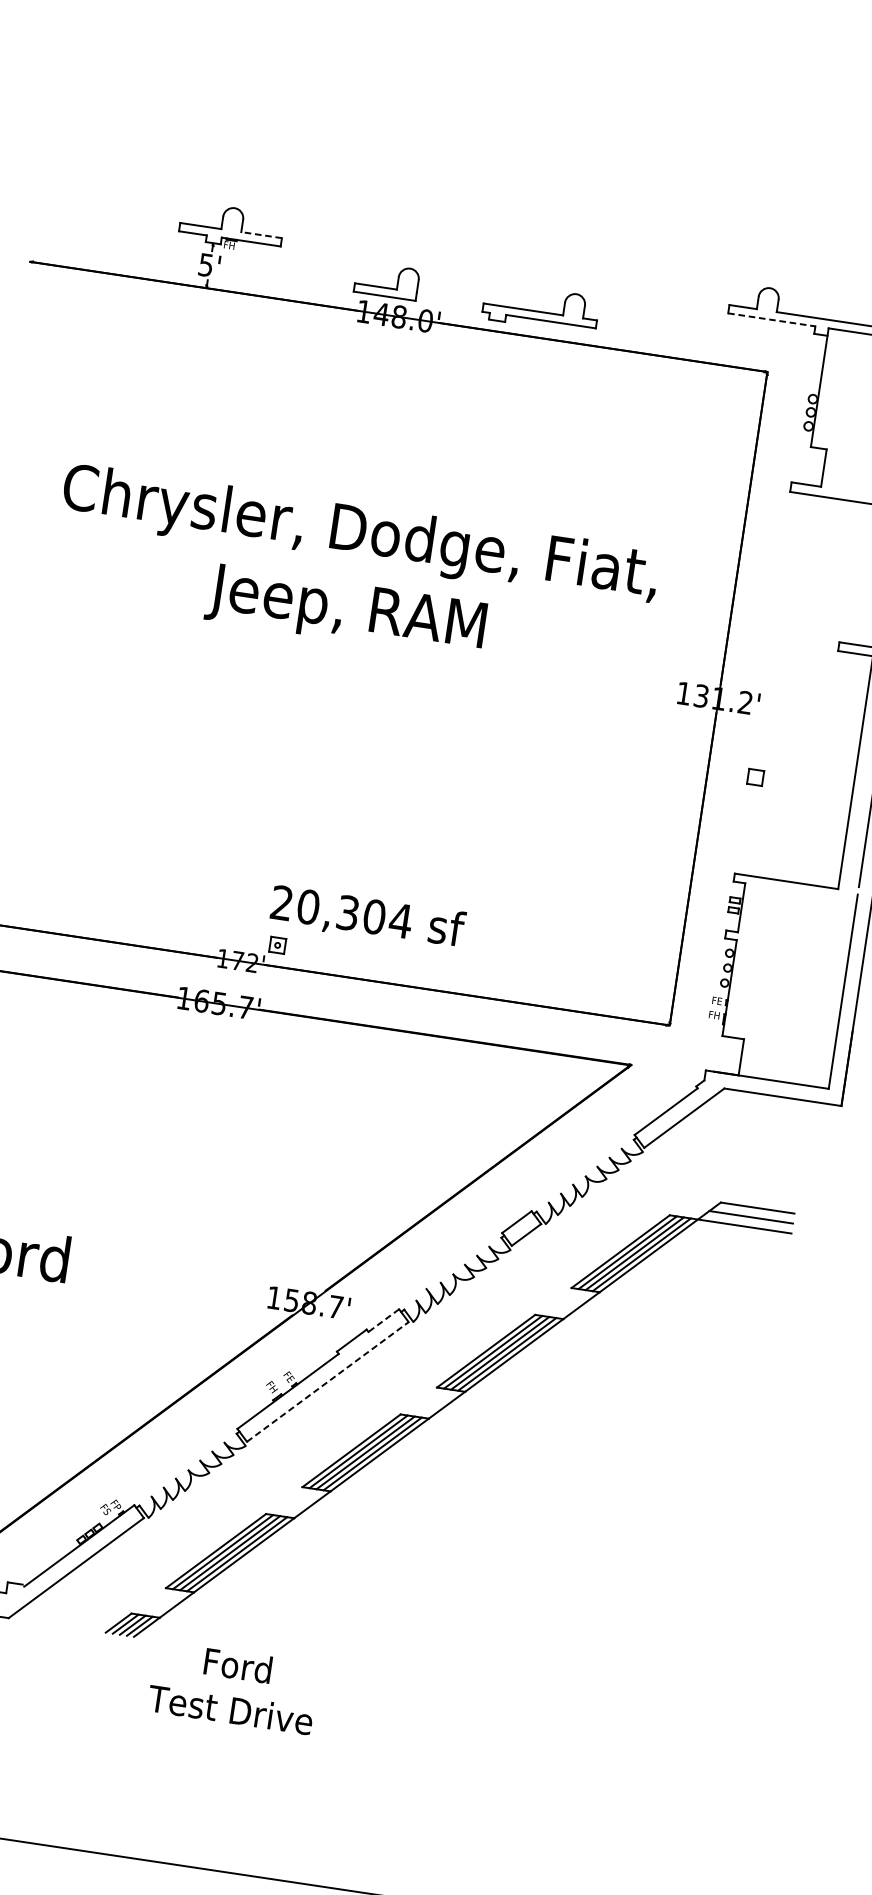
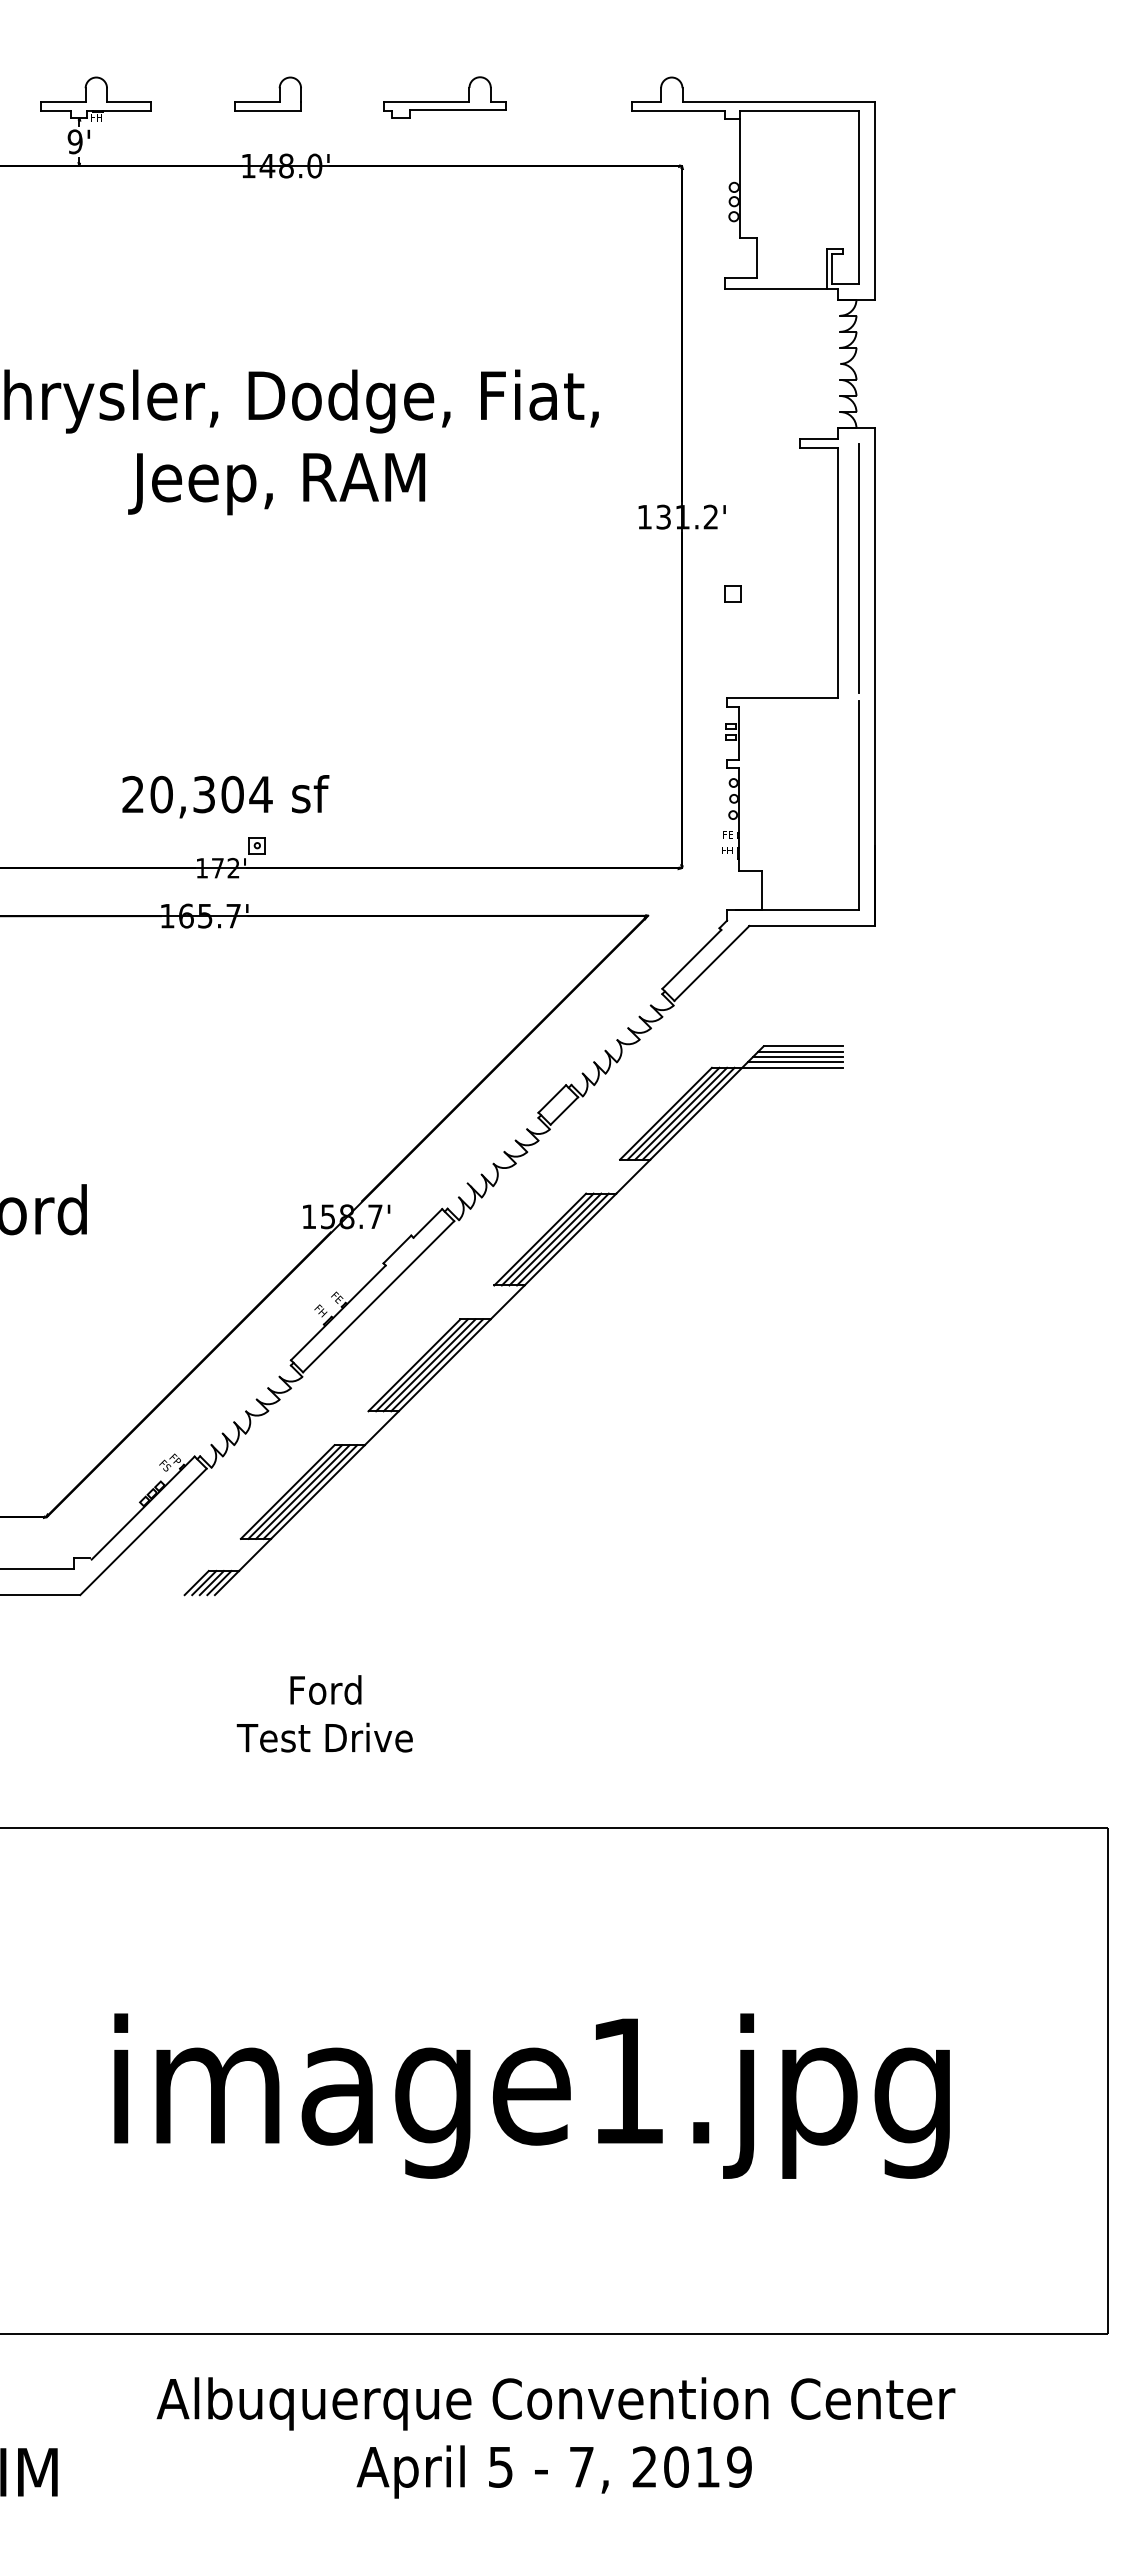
line: (261, 234) -> (128, 101), dashed -> solid
text: (205, 264) -> (74, 141), 5' -> 9'
part: (385, 287) -> (267, 101), moved
part: (540, 308) -> (444, 97), moved
line: (771, 319) -> (678, 110), dashed -> solid
text: (367, 917) -> (225, 796), moved
line: (754, 1212) -> (800, 1051), added
line: (747, 1221) -> (794, 1062), added
line: (383, 1320) -> (427, 1223), dashed -> solid
line: (327, 1381) -> (378, 1296), dashed -> solid
text: (233, 1687) -> (324, 1713), moved

